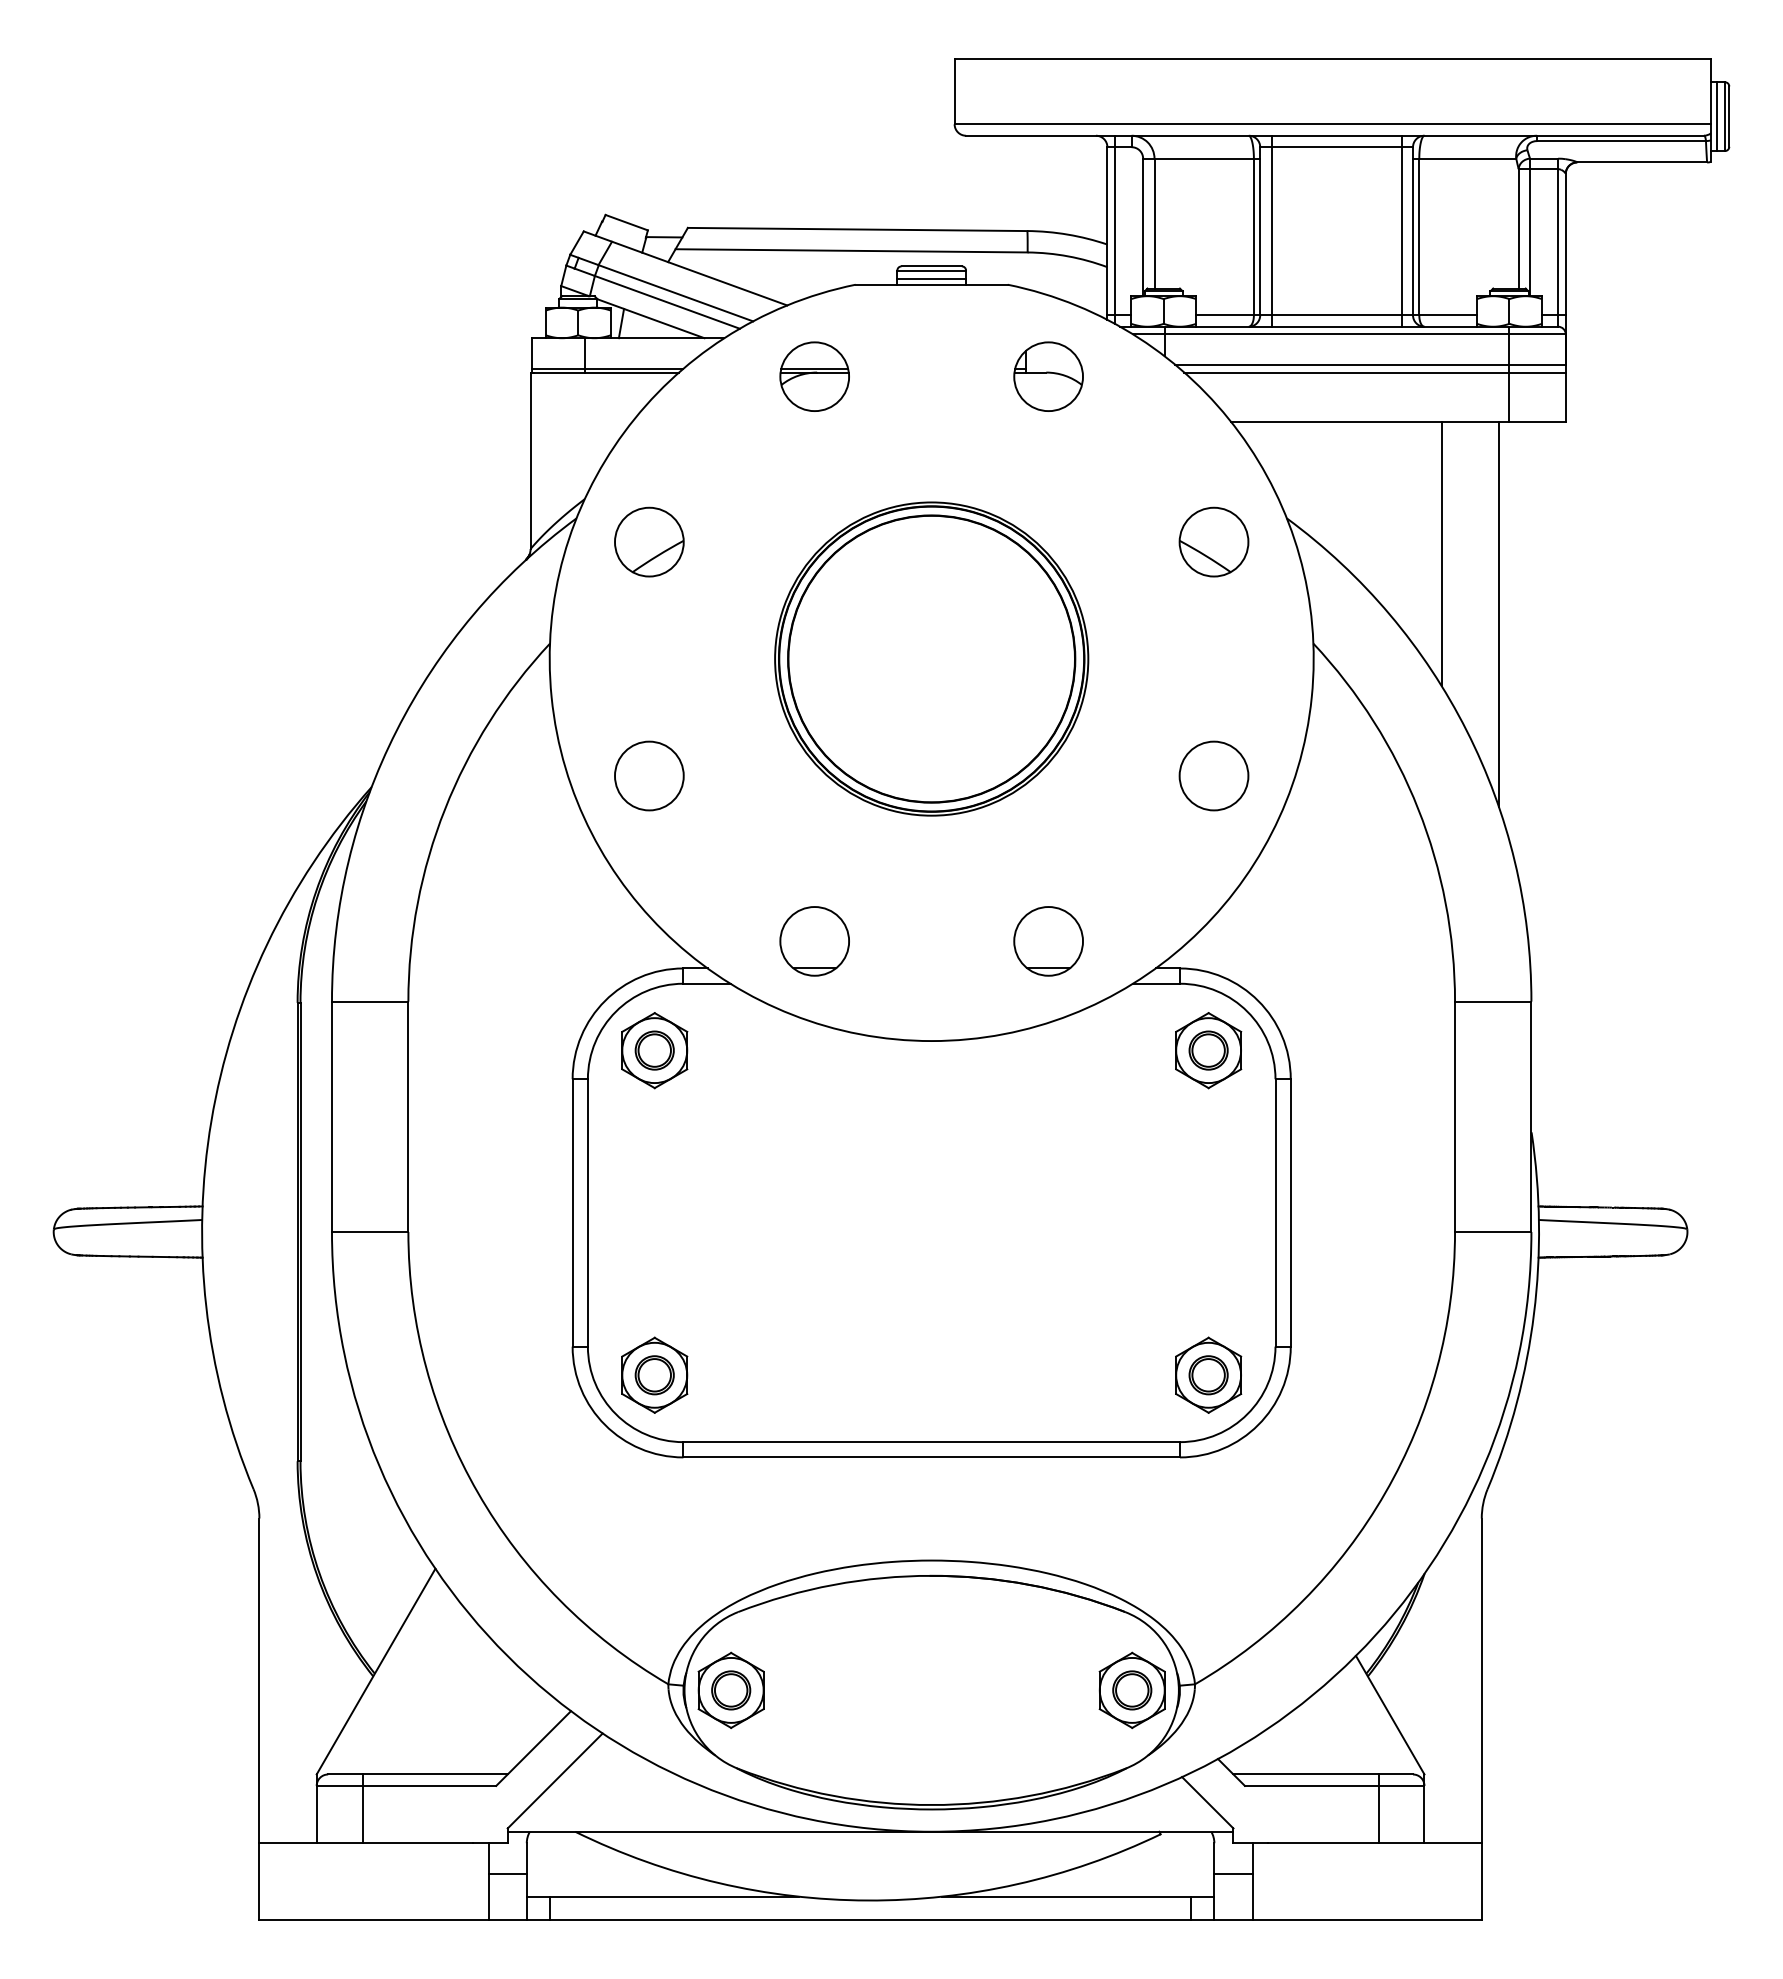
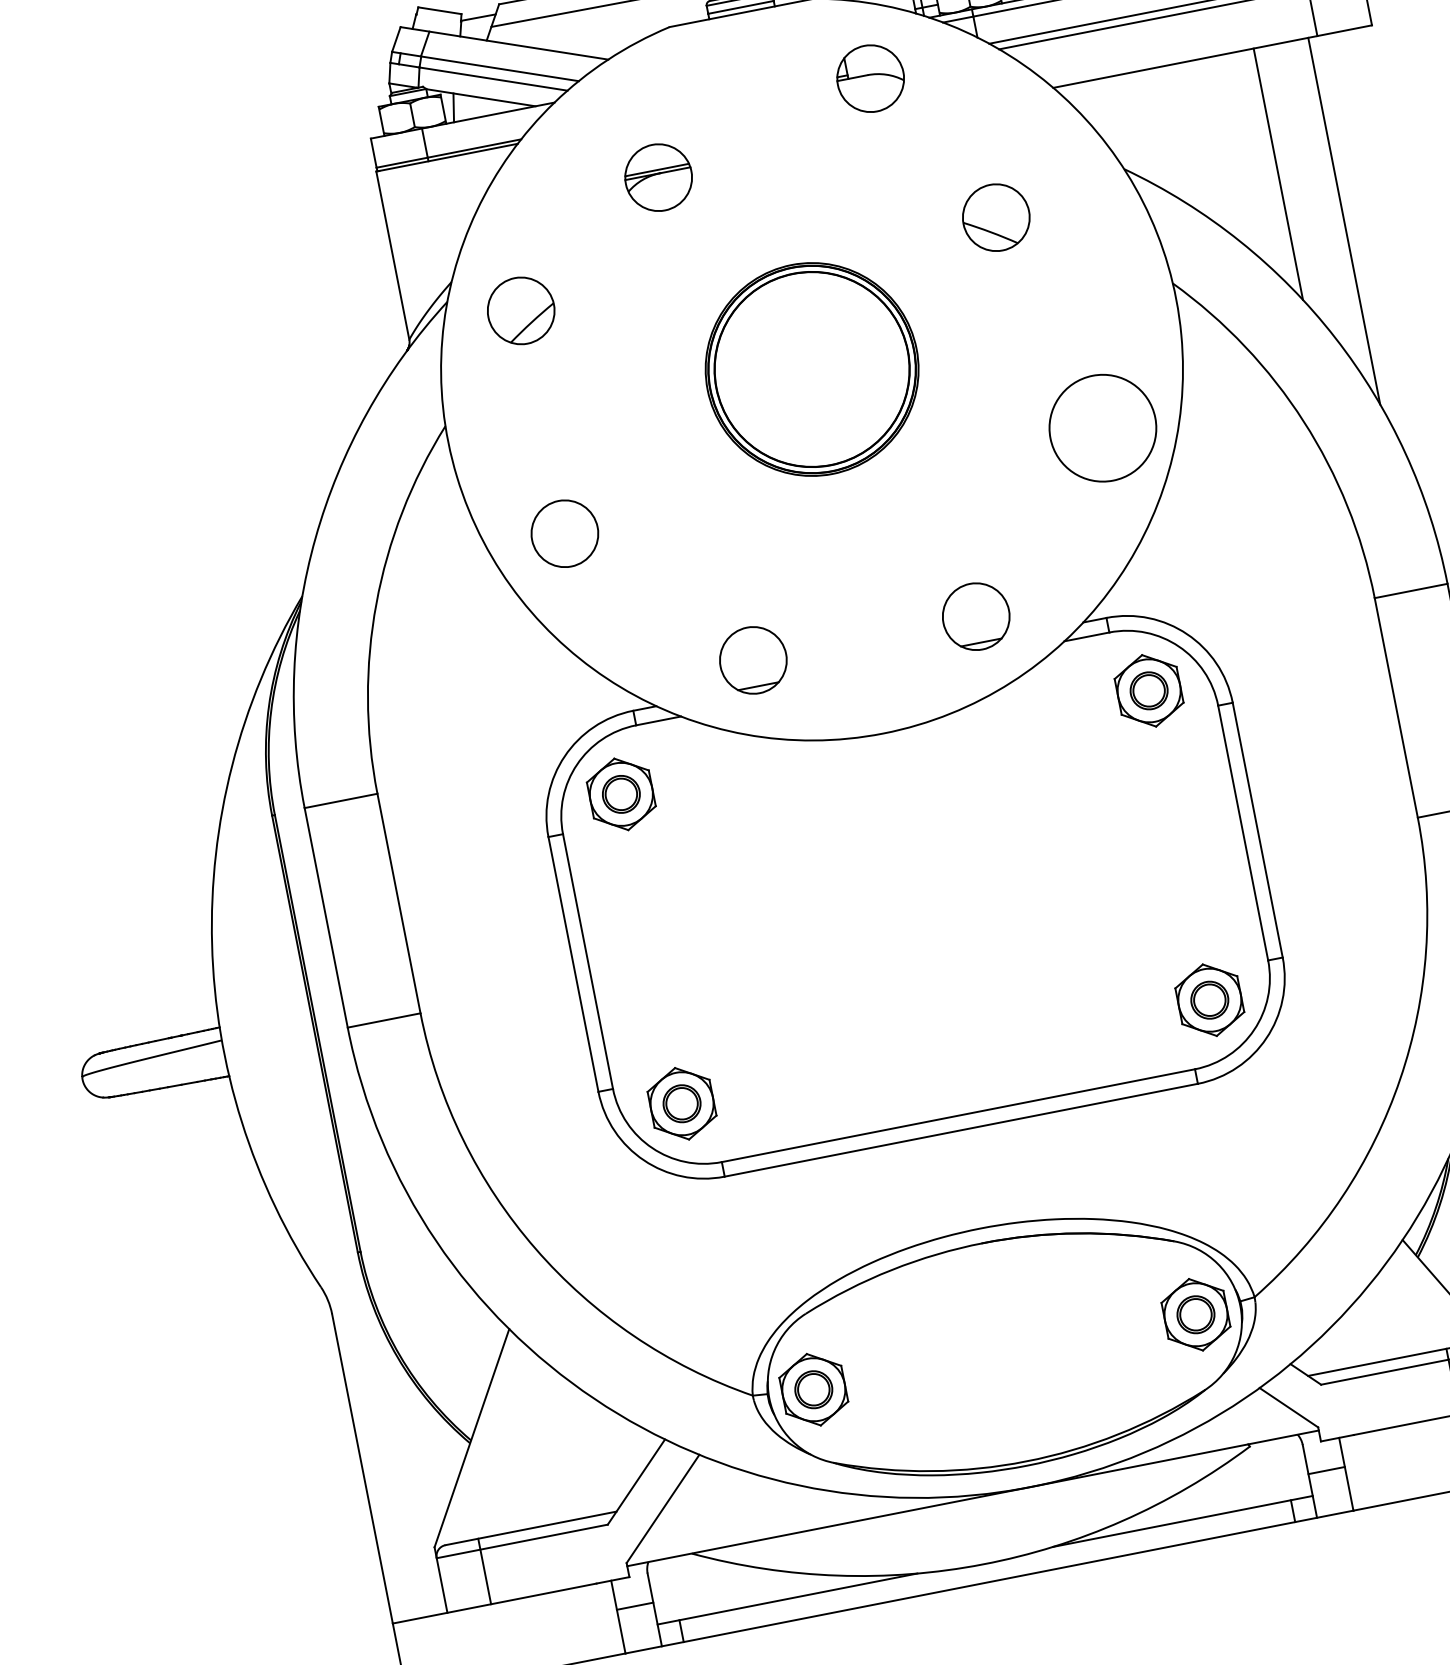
part: (814, 376) -> (658, 177), moved
part: (1213, 541) -> (995, 217), moved
part: (931, 658) -> (811, 369), size x0.7
circle: (1213, 775) -> (1102, 427), size x1.6

